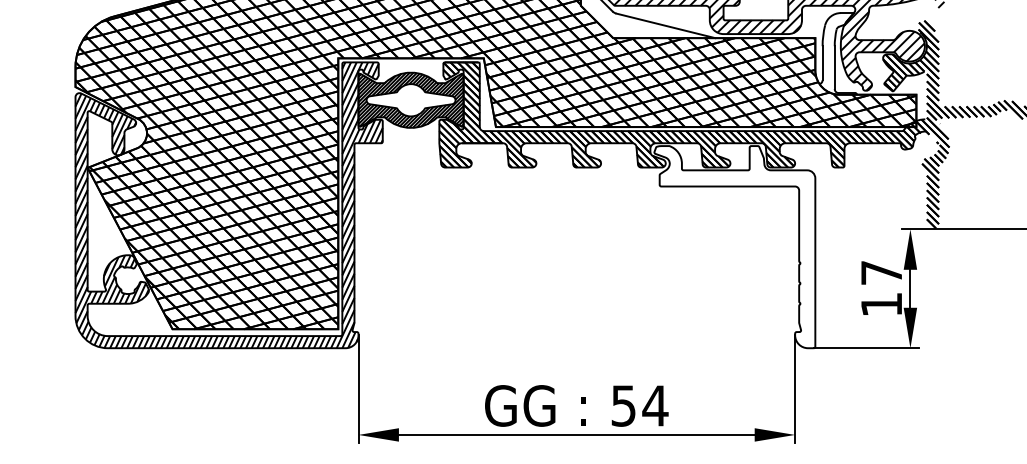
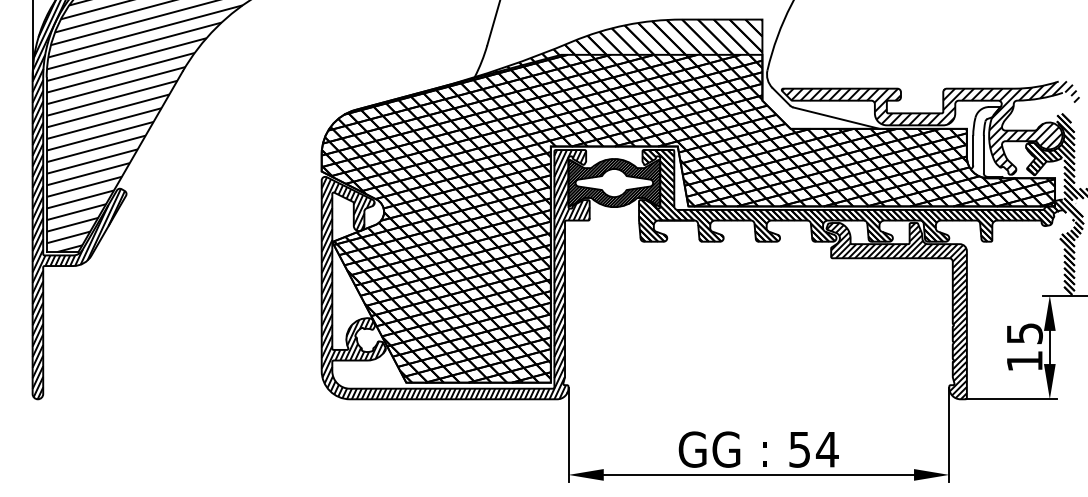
hatch: (734, 247) -> (896, 311), added
text: (881, 272) -> (1024, 333), 17 -> 15

